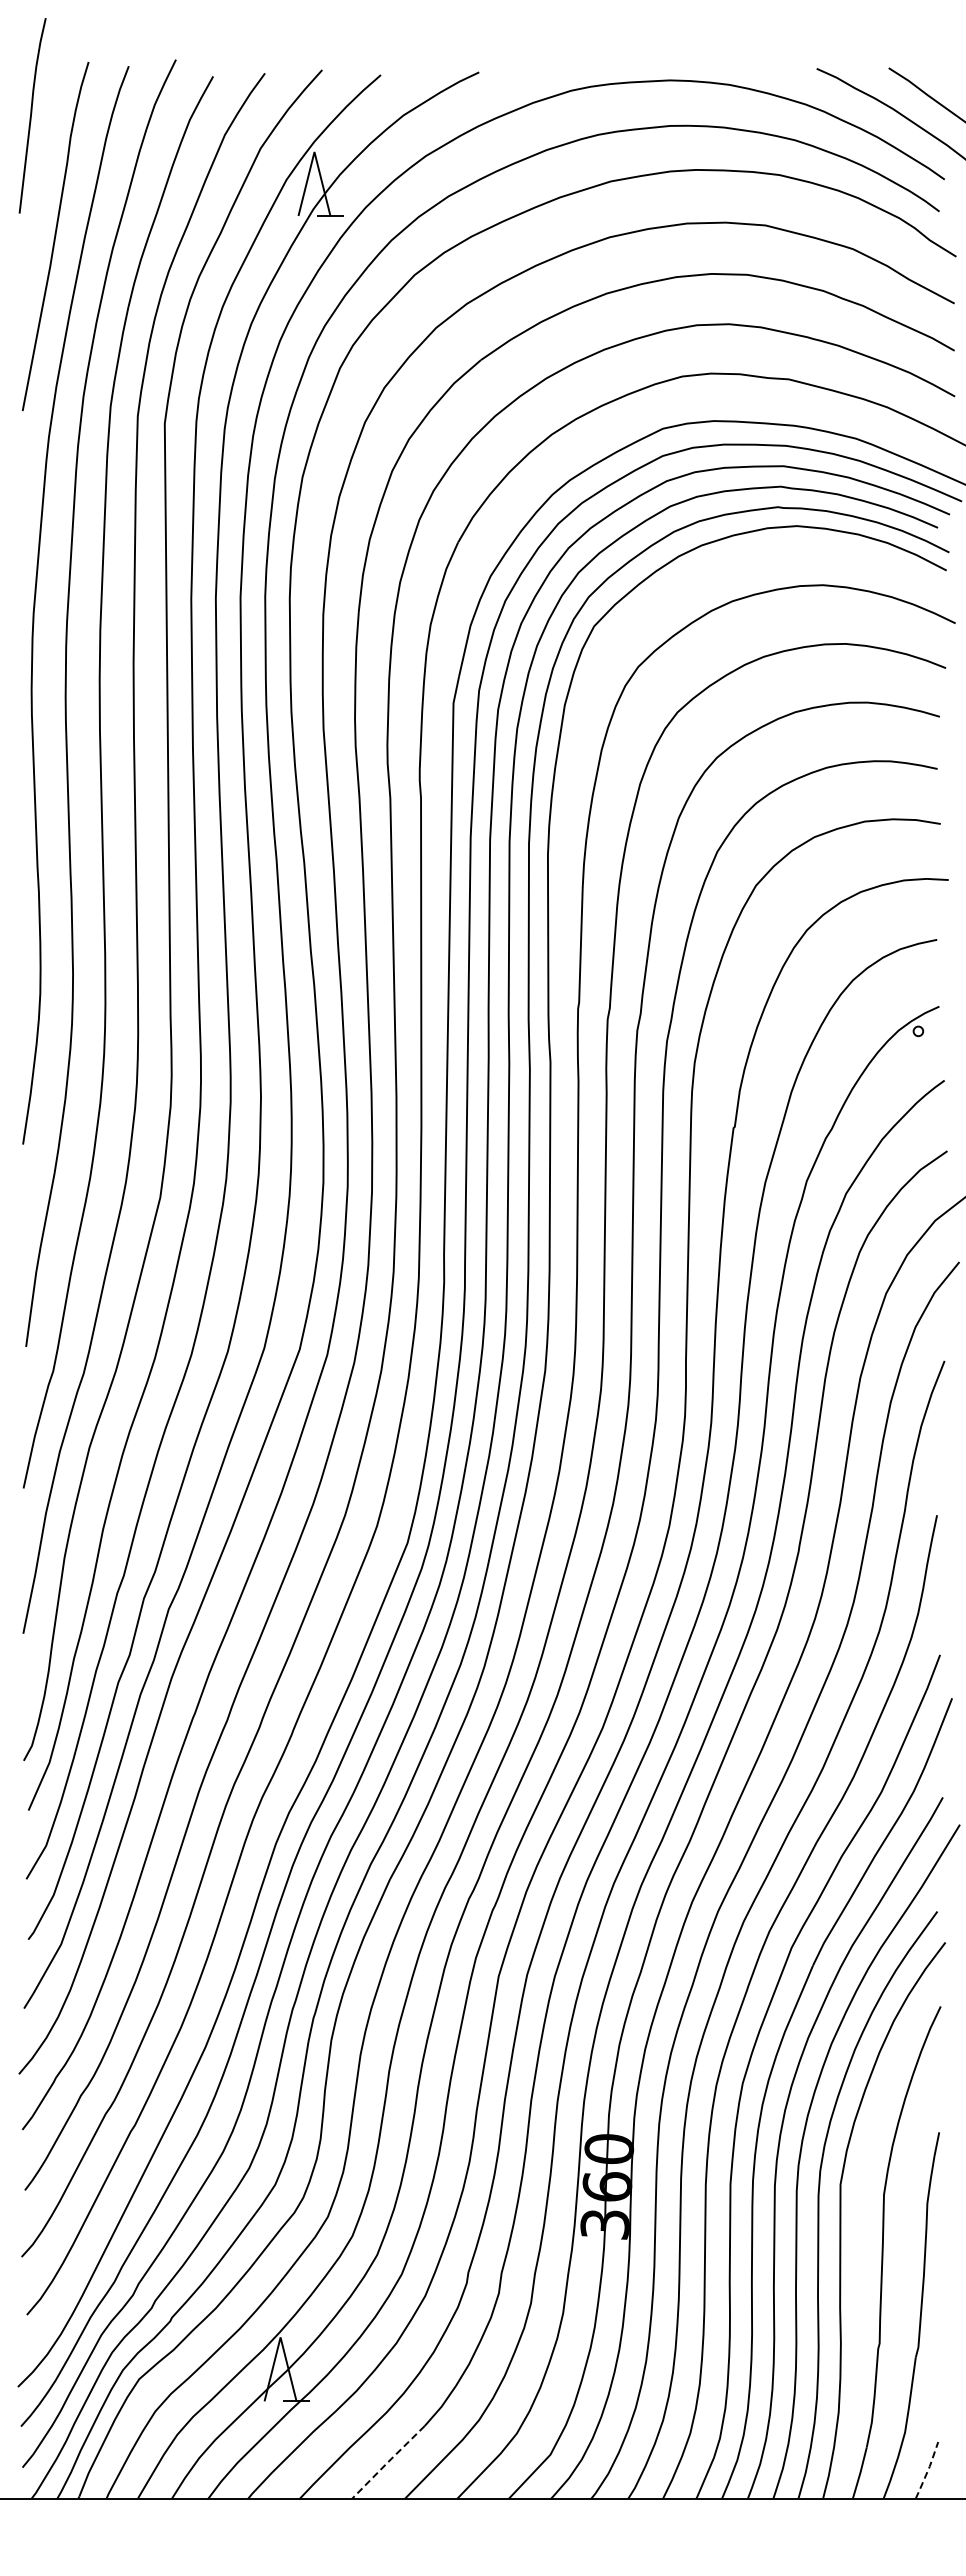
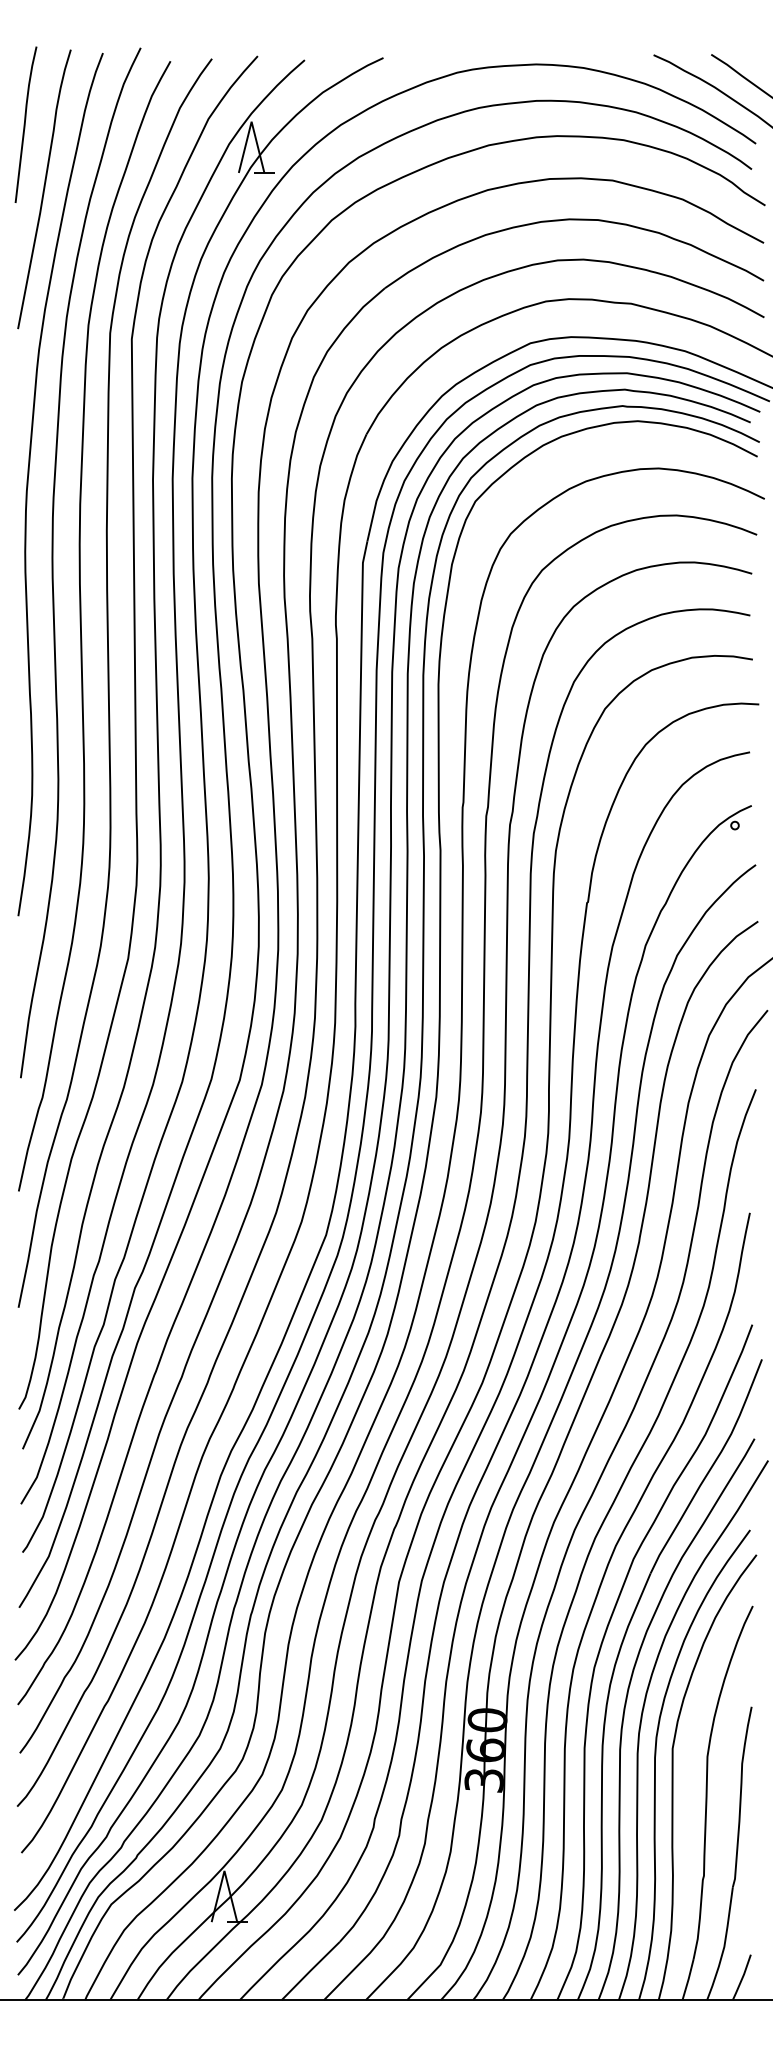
curve: (31, 115) -> (25, 124), moved
line: (387, 2462) -> (310, 1971), dashed -> solid
line: (927, 2471) -> (742, 1978), dashed -> solid

